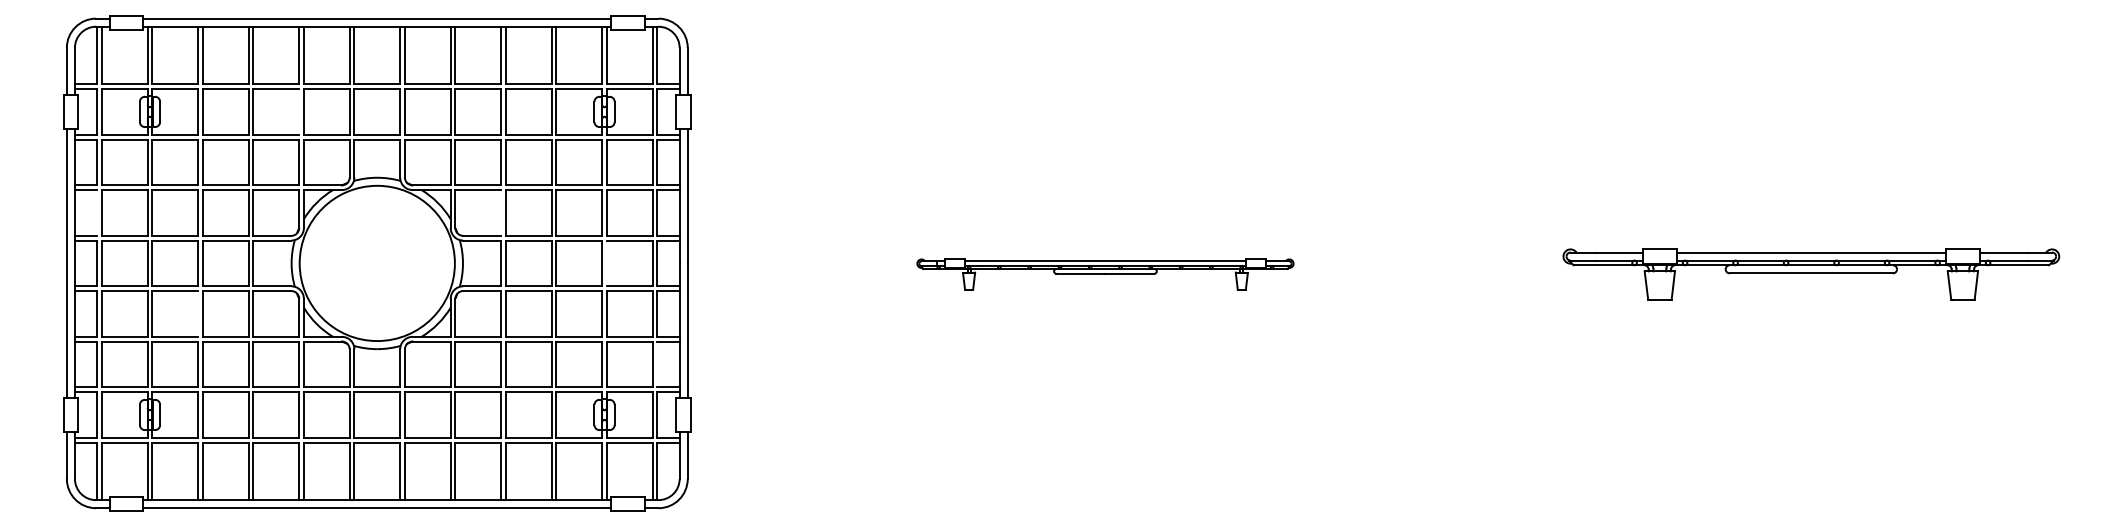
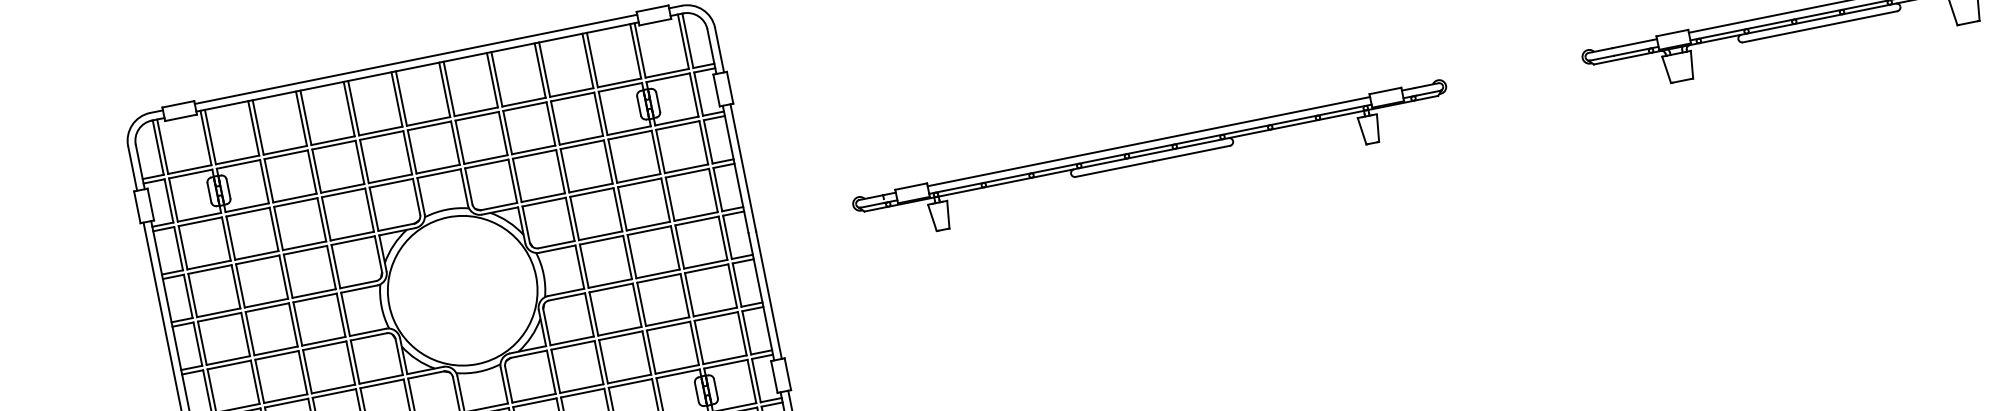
line: (299, 111) -> (360, 161), added
line: (97, 212) -> (188, 295), added
line: (501, 212) -> (570, 218), added
line: (606, 263) -> (679, 247), added
part: (1105, 274) -> (1153, 162), size x1.67
line: (198, 313) -> (303, 372), added
line: (657, 364) -> (746, 332), added

